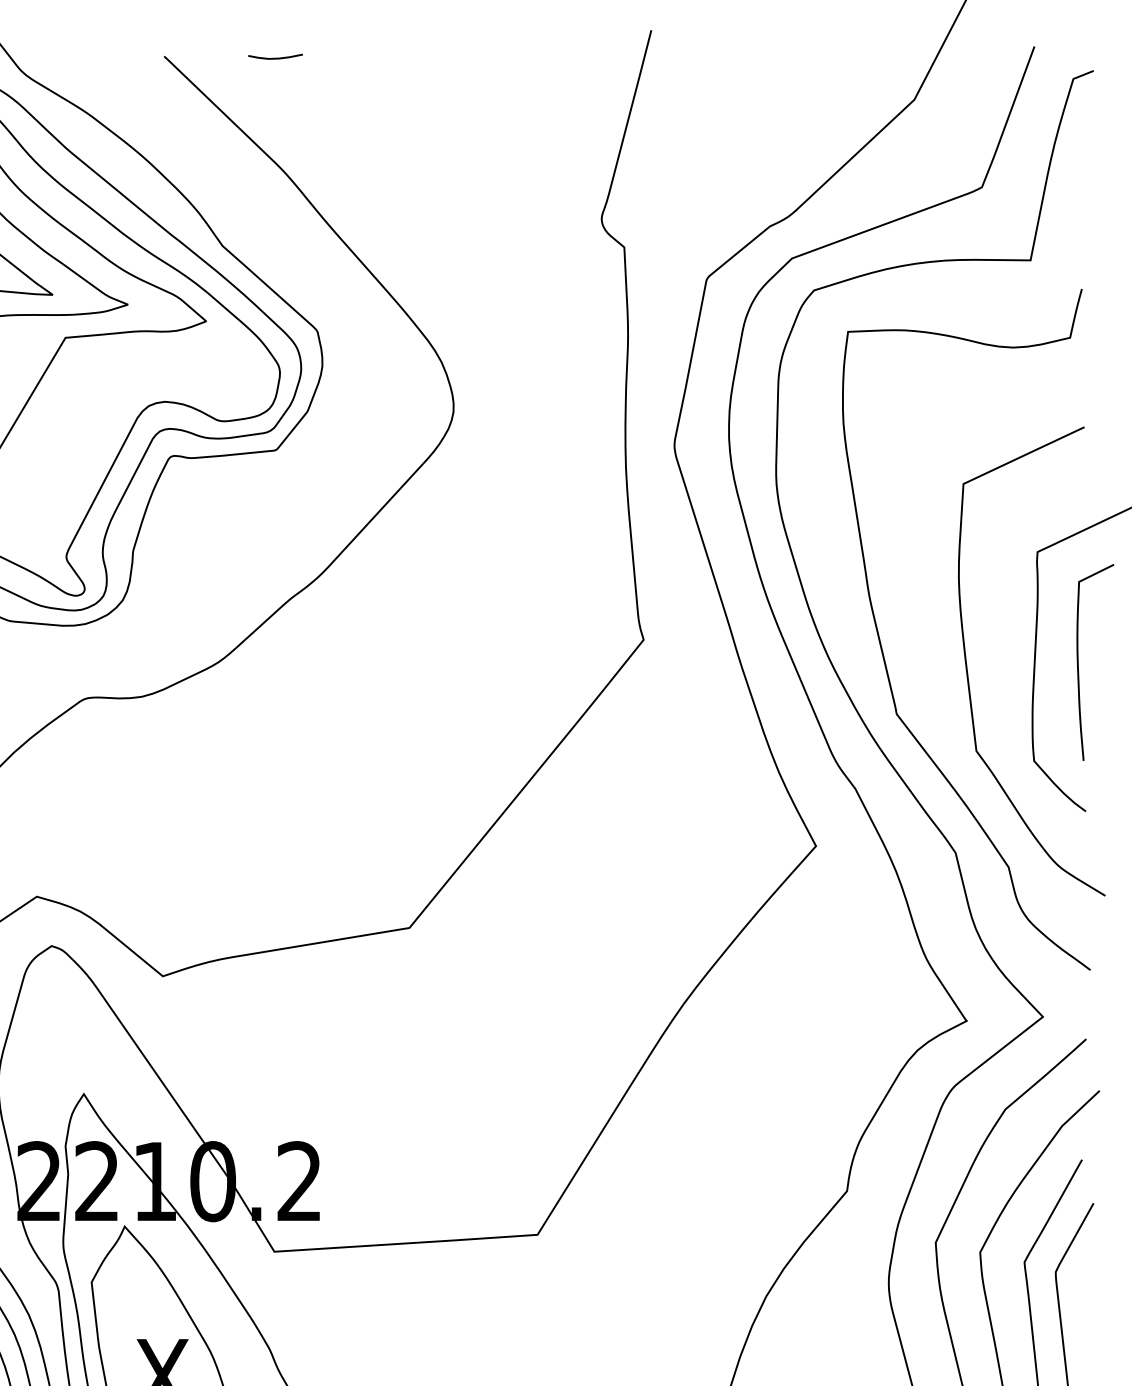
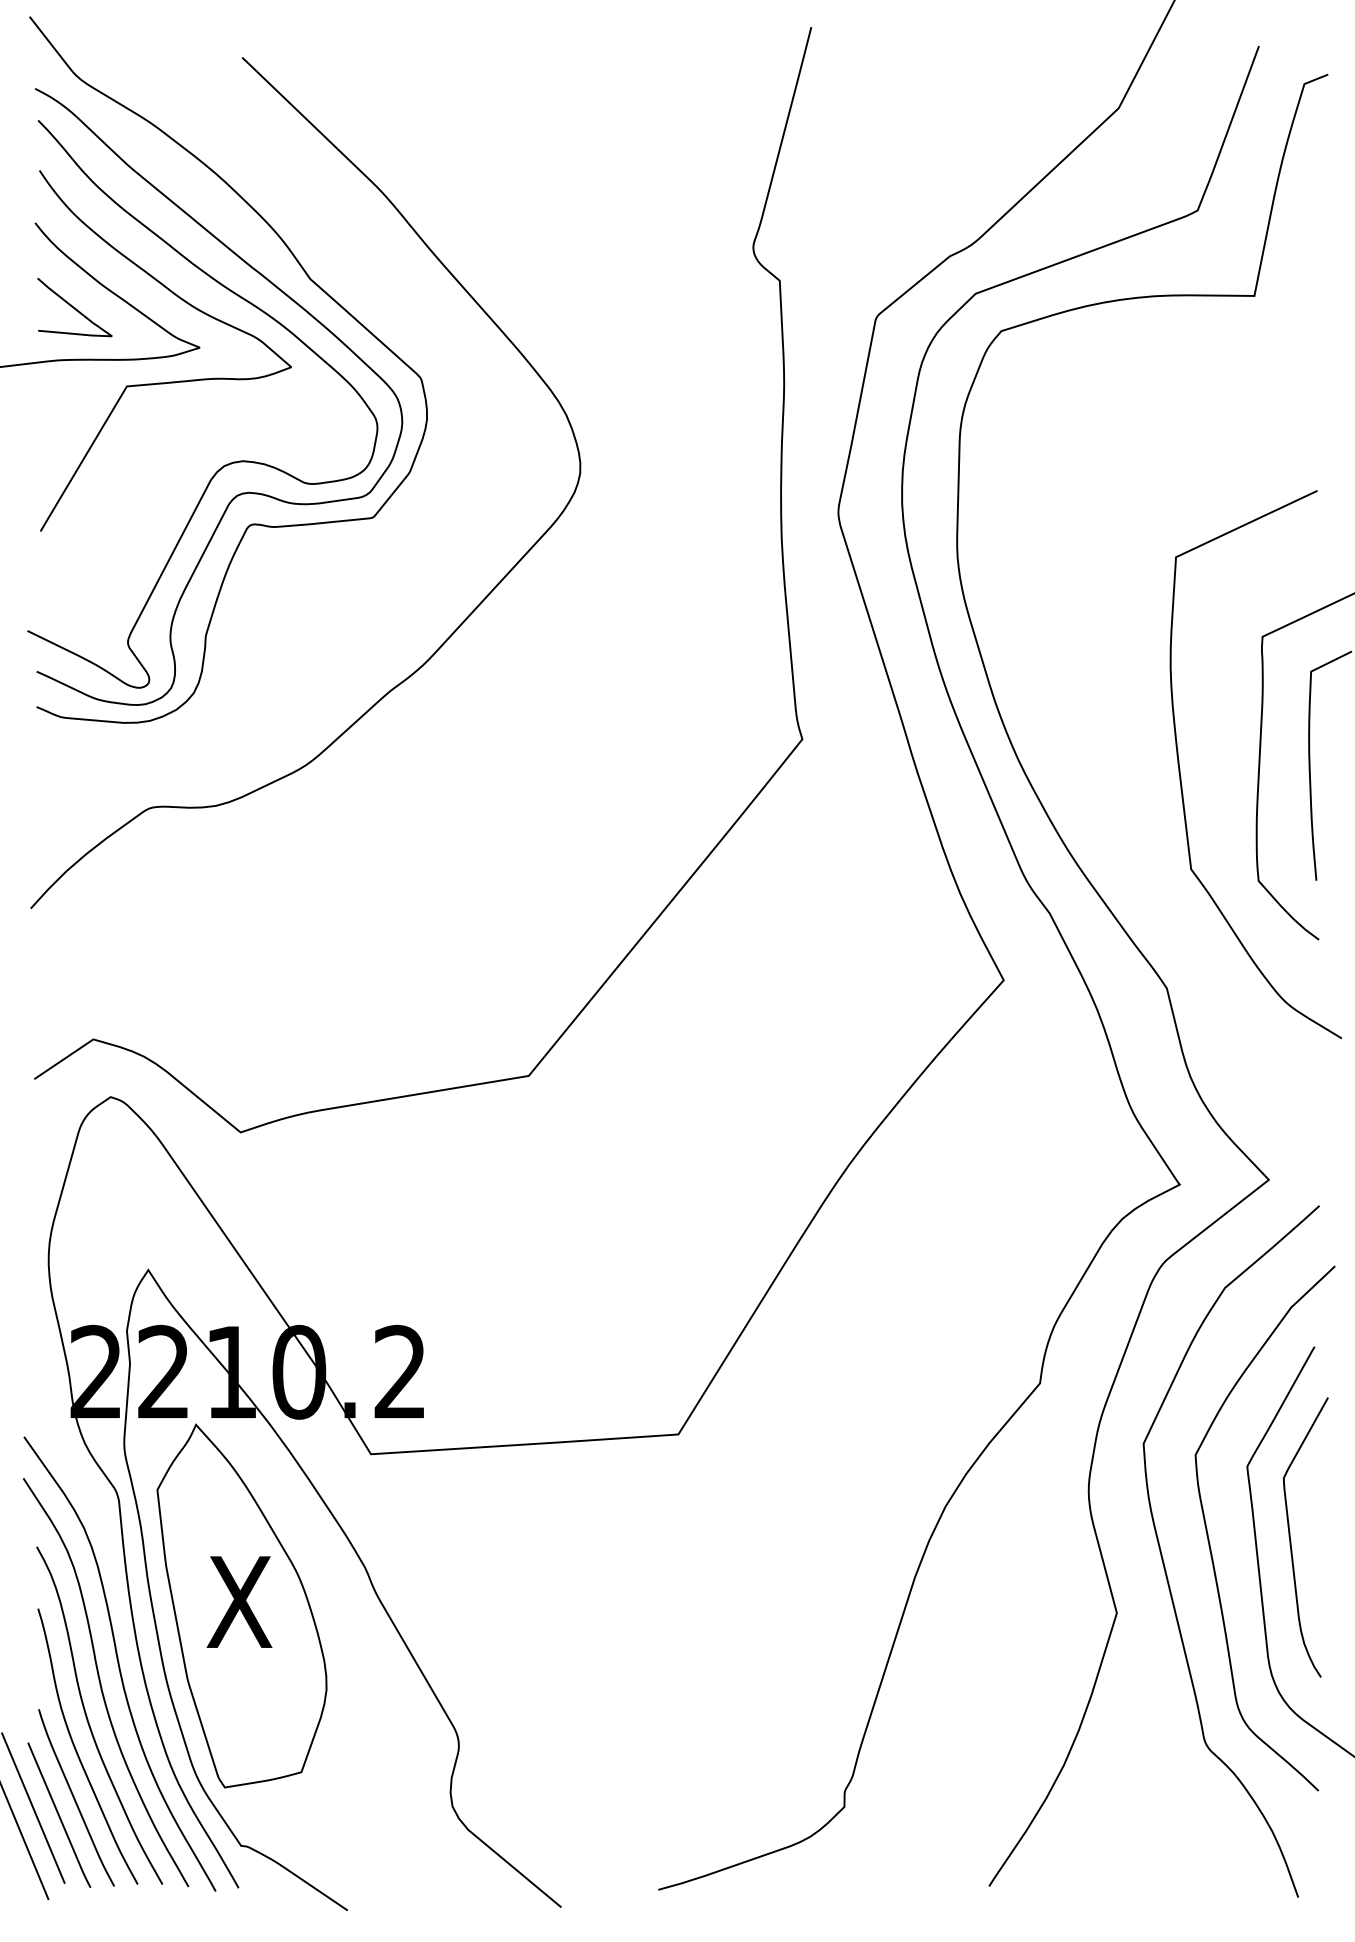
curve: (275, 57) -> (372, 59), removed
curve: (883, 651) -> (1082, 753), removed

